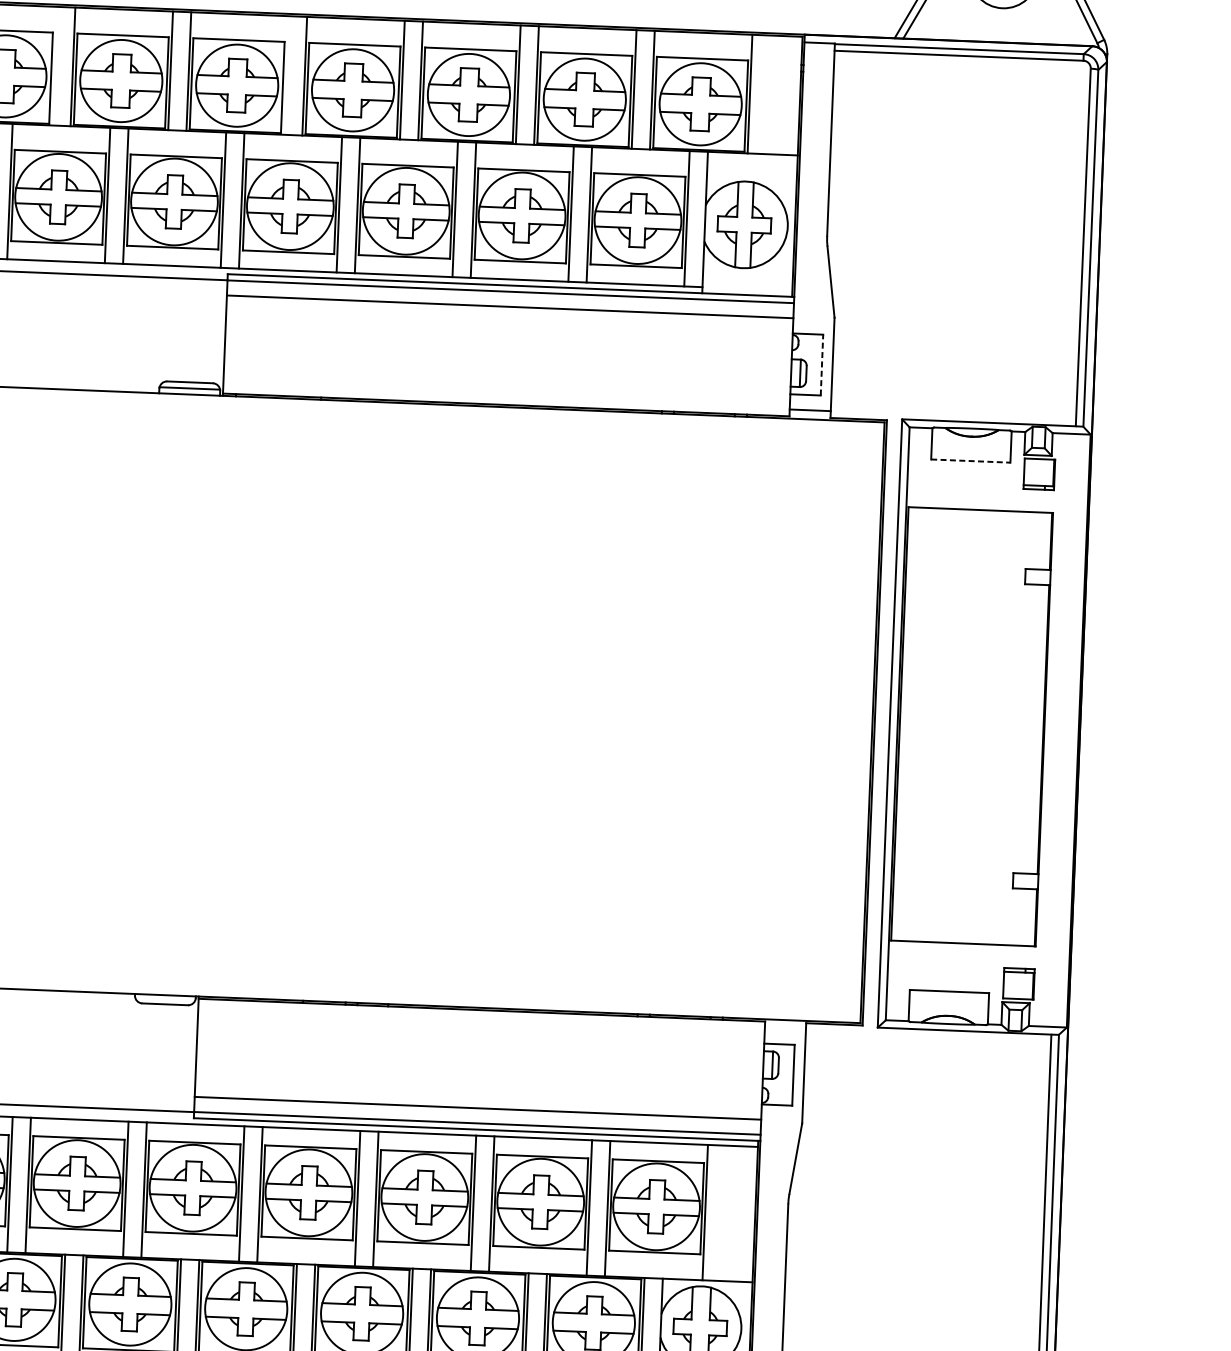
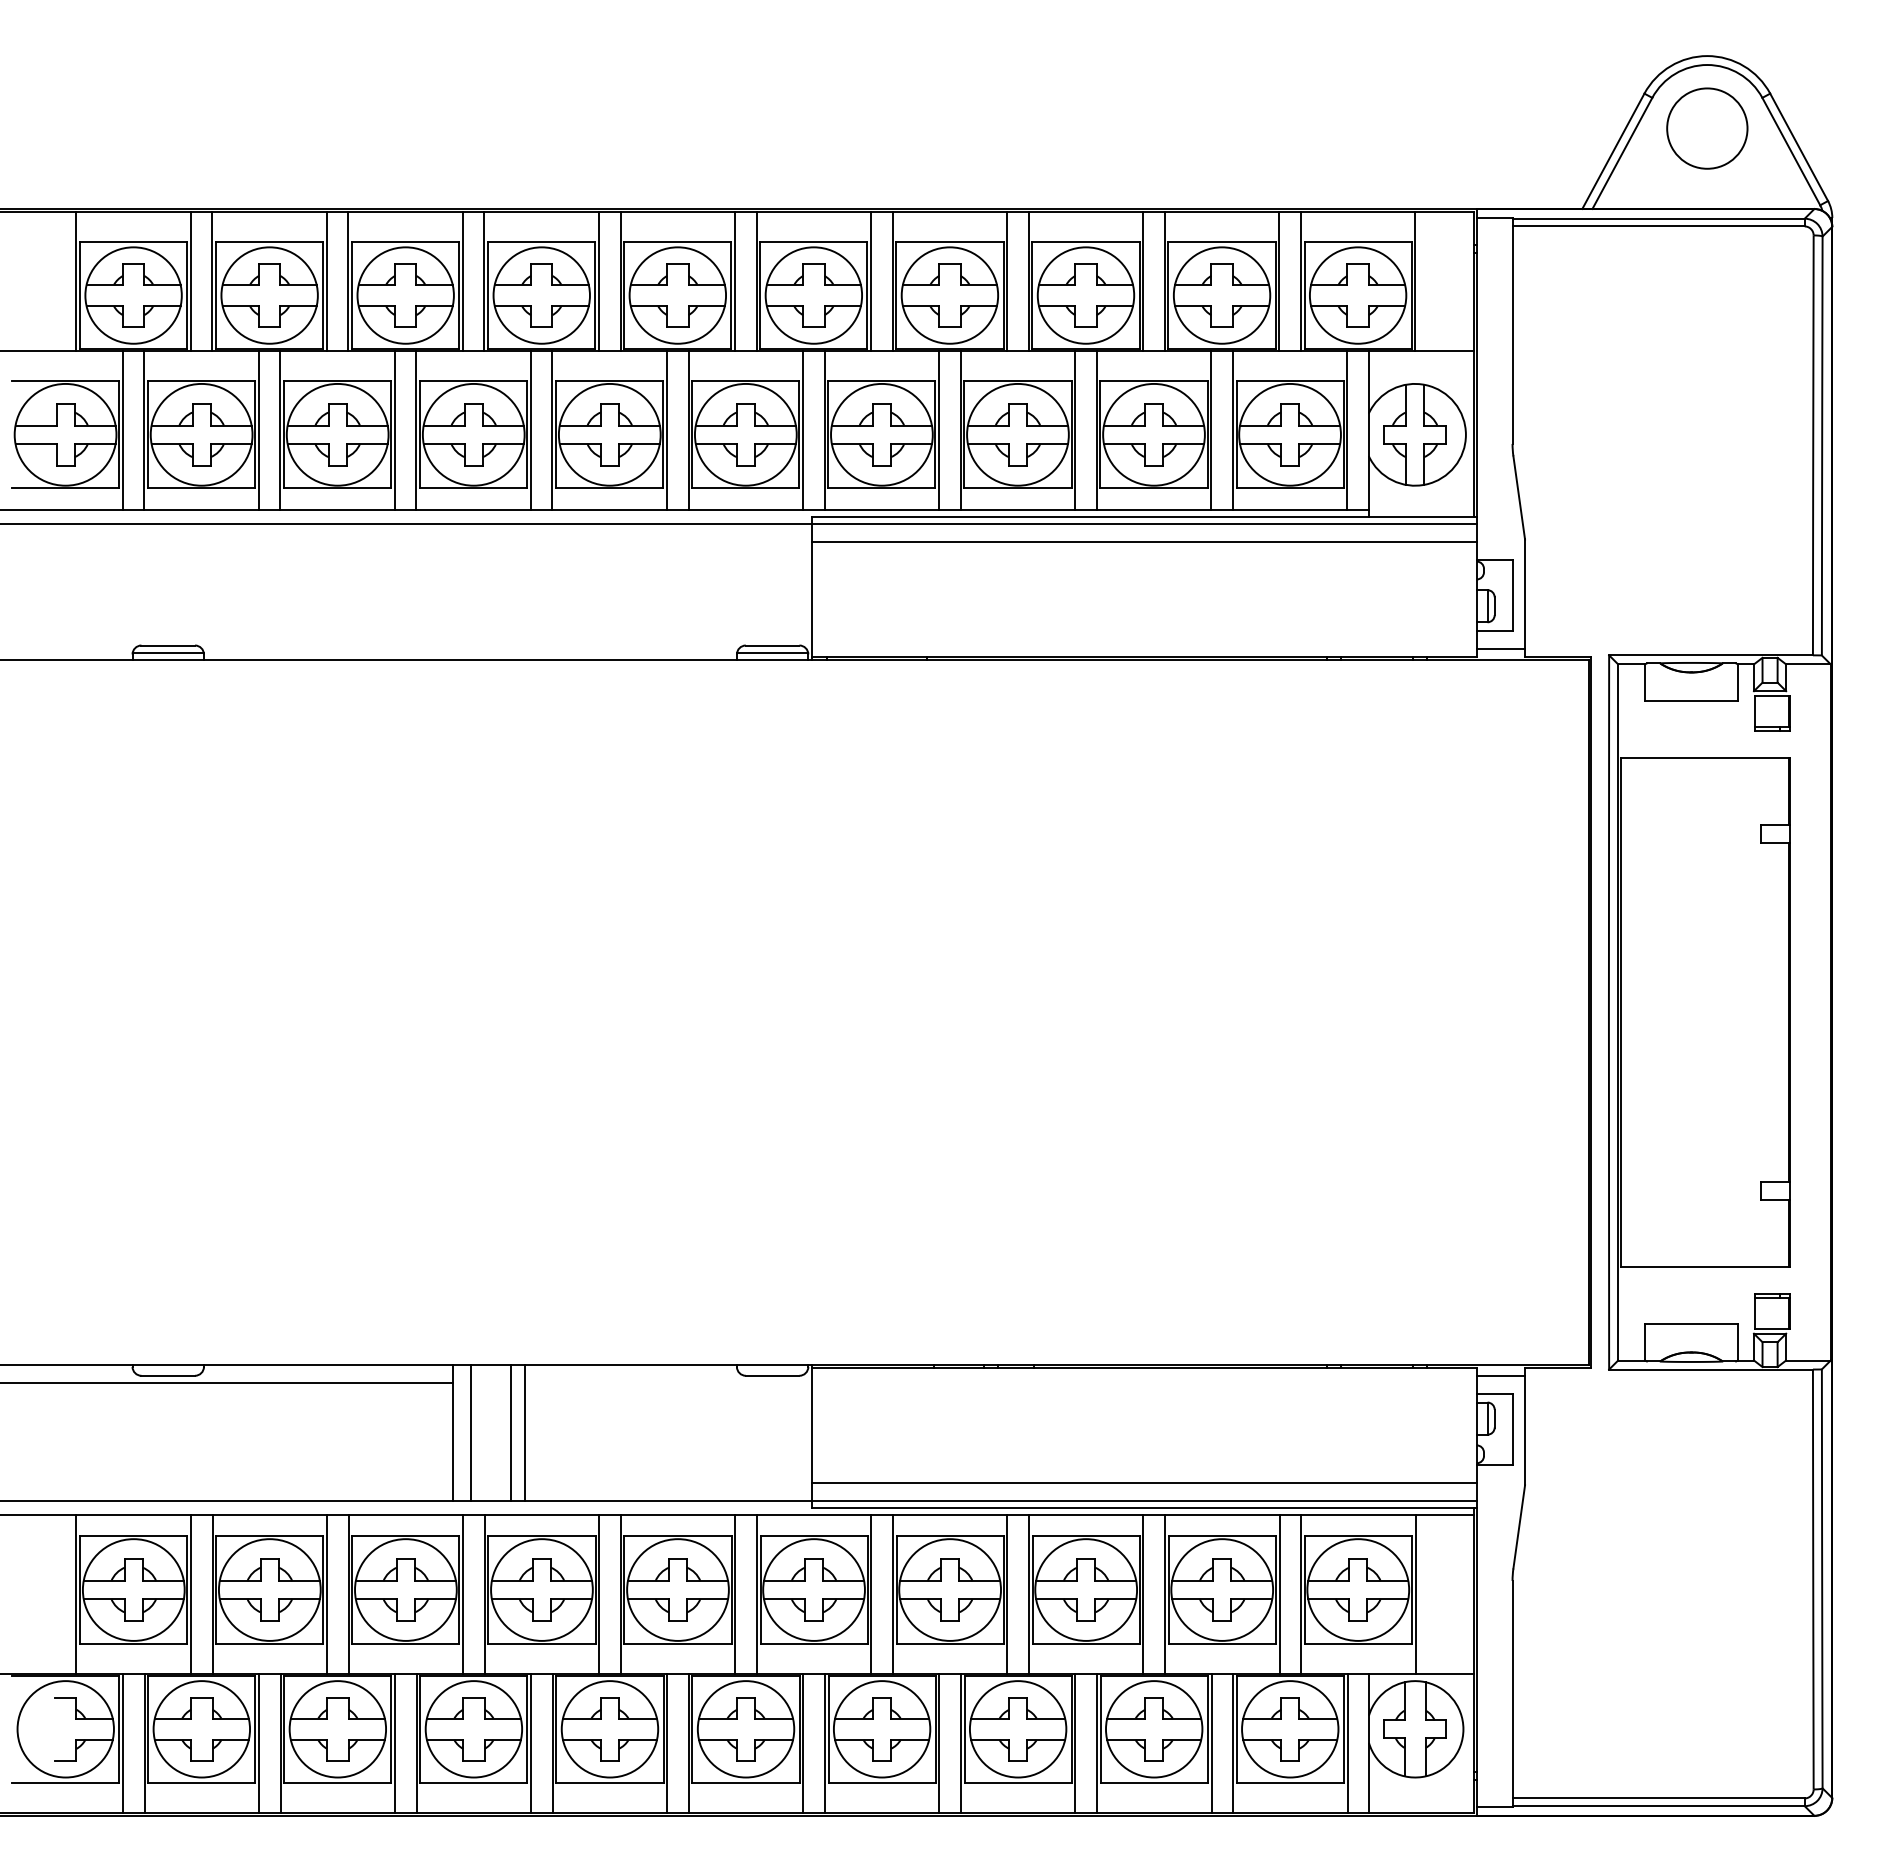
line: (55, 65) -> (599, 280), added
line: (286, 74) -> (871, 280), added
line: (821, 365) -> (1512, 595), dashed -> solid
line: (970, 461) -> (1691, 701), dashed -> solid
line: (785, 1028) -> (1500, 1375), added

